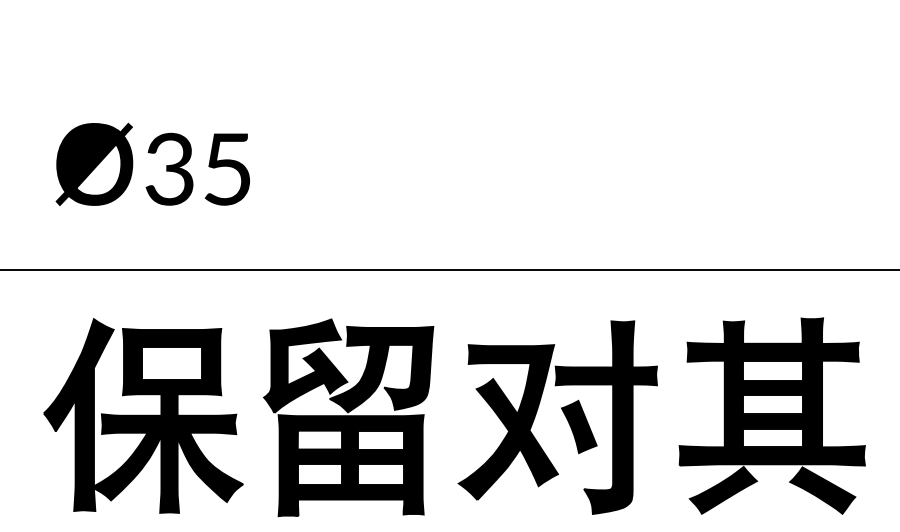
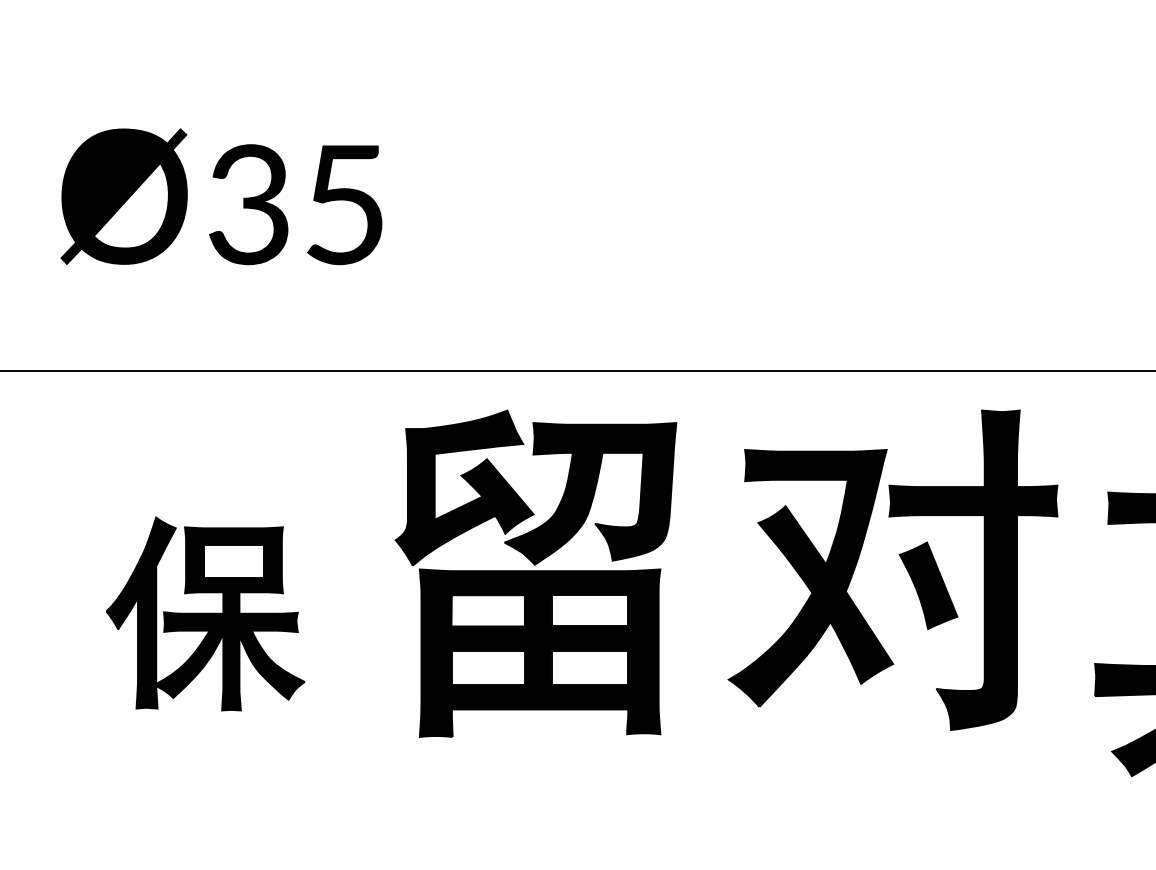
part: (563, 413) -> (902, 563), moved
part: (143, 415) -> (205, 613), size x0.6
part: (348, 417) -> (535, 573), moved

